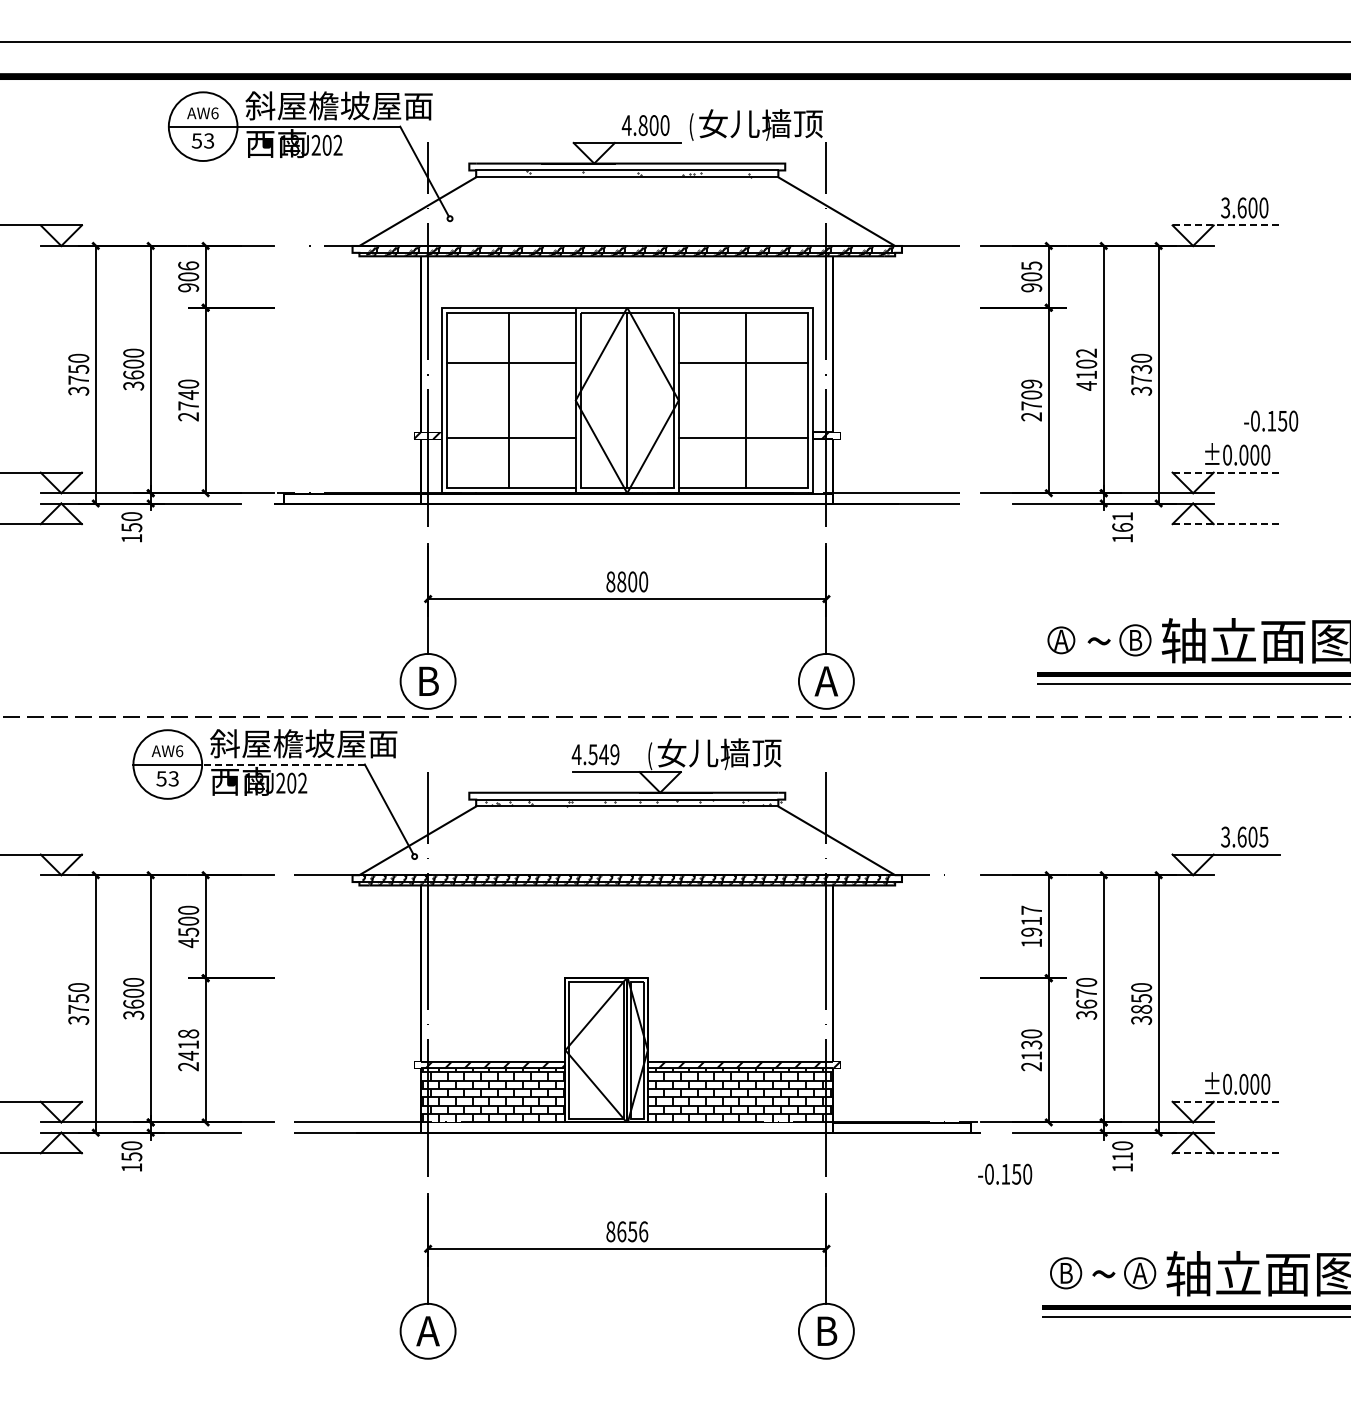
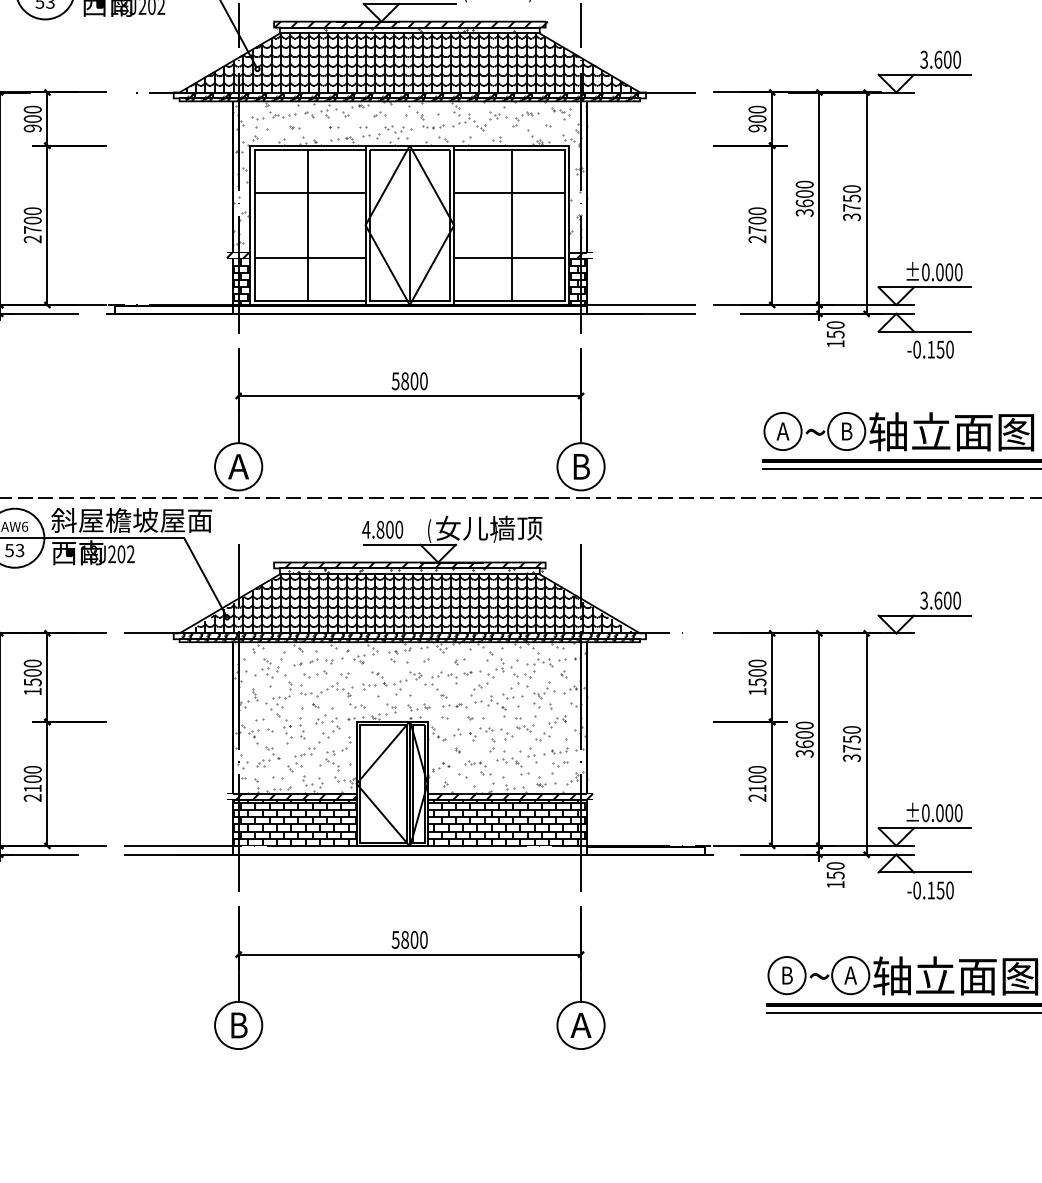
hatch: (628, 166) -> (410, 24), added
hatch: (631, 211) -> (413, 62), added
line: (1226, 225) -> (924, 74), dashed -> solid
text: (188, 265) -> (32, 109), 906 -> 900
text: (1031, 265) -> (757, 109), 905 -> 900
hatch: (627, 339) -> (410, 172), added
text: (1141, 368) -> (851, 197), 3730 -> 3750
text: (1086, 369) -> (804, 198), 4102 -> 3600
text: (1031, 383) -> (757, 210), 2709 -> 2700
text: (188, 395) -> (32, 221), 2740 -> 2700
text: (1271, 420) -> (930, 349), moved
hatch: (431, 466) -> (241, 282), added
hatch: (822, 466) -> (577, 282), added
line: (1226, 472) -> (924, 287), dashed -> solid
text: (1122, 522) -> (835, 330), 161 -> 150
line: (1226, 524) -> (924, 331), dashed -> solid
text: (610, 581) -> (395, 380), 8800 -> 5800
circle: (1061, 640) -> (783, 431), size x1.67
circle: (1135, 640) -> (846, 431), size x1.43
text: (428, 680) -> (238, 466), B -> A
text: (826, 681) -> (581, 466), A -> B
text: (603, 754) -> (389, 529), 4.549 -> 4.800
line: (283, 764) -> (114, 538), dashed -> solid
hatch: (624, 795) -> (407, 564), added
text: (1263, 836) -> (956, 600), 3.605 -> 3.600
hatch: (625, 840) -> (408, 603), added
text: (1031, 920) -> (757, 672), 1917 -> 1500
text: (188, 943) -> (32, 692), 4500 -> 1500
hatch: (628, 971) -> (410, 716), added
text: (1086, 992) -> (804, 734), 3670 -> 3600
text: (1141, 1008) -> (851, 747), 3850 -> 3750
text: (188, 1044) -> (32, 778), 2418 -> 2100
text: (1031, 1044) -> (757, 778), 2130 -> 2100
line: (1226, 1101) -> (924, 827), dashed -> solid
line: (1226, 1153) -> (924, 872), dashed -> solid
text: (1122, 1156) -> (835, 875), 110 -> 150
text: (1005, 1173) -> (930, 889), moved
text: (627, 1231) -> (410, 939), 8656 -> 5800
circle: (1065, 1272) -> (786, 974), size x1.43
circle: (1139, 1272) -> (850, 974), size x1.43
text: (826, 1330) -> (581, 1024), B -> A
text: (427, 1331) -> (238, 1025), A -> B

